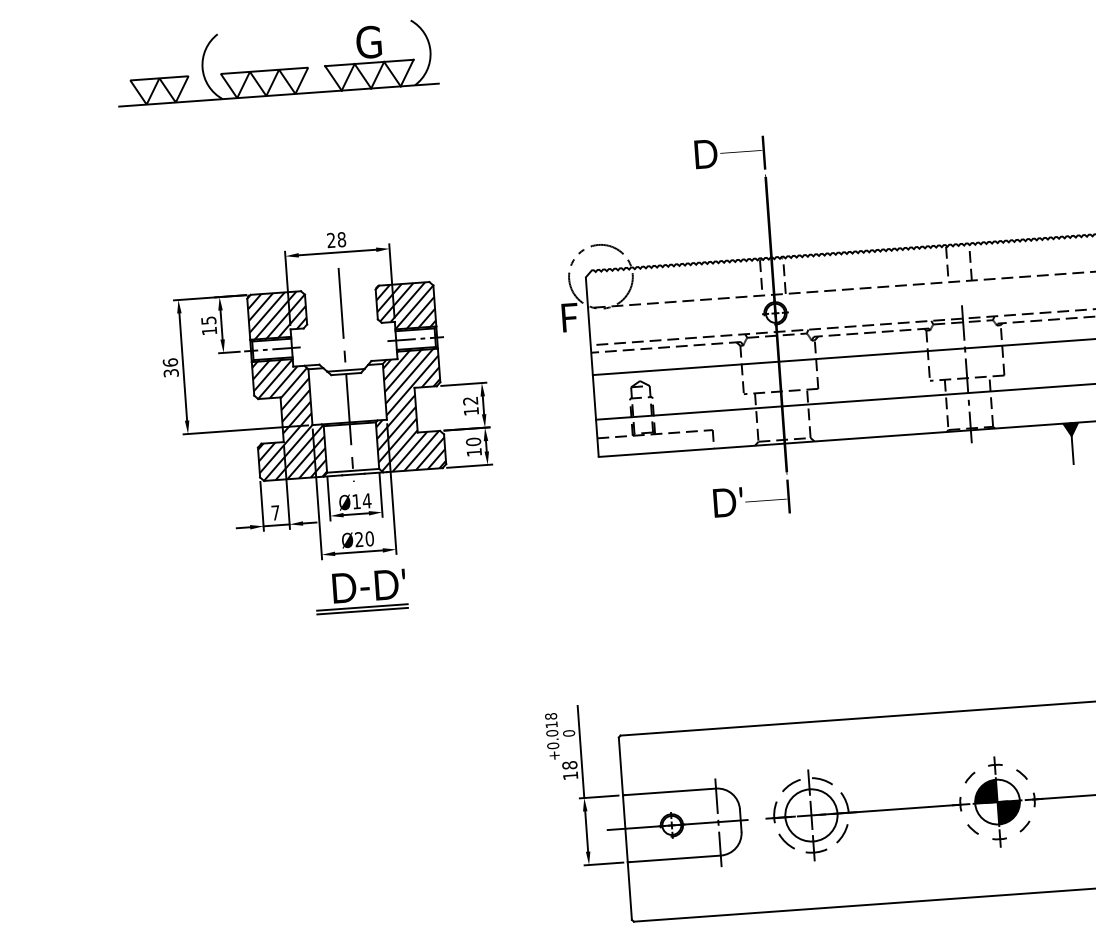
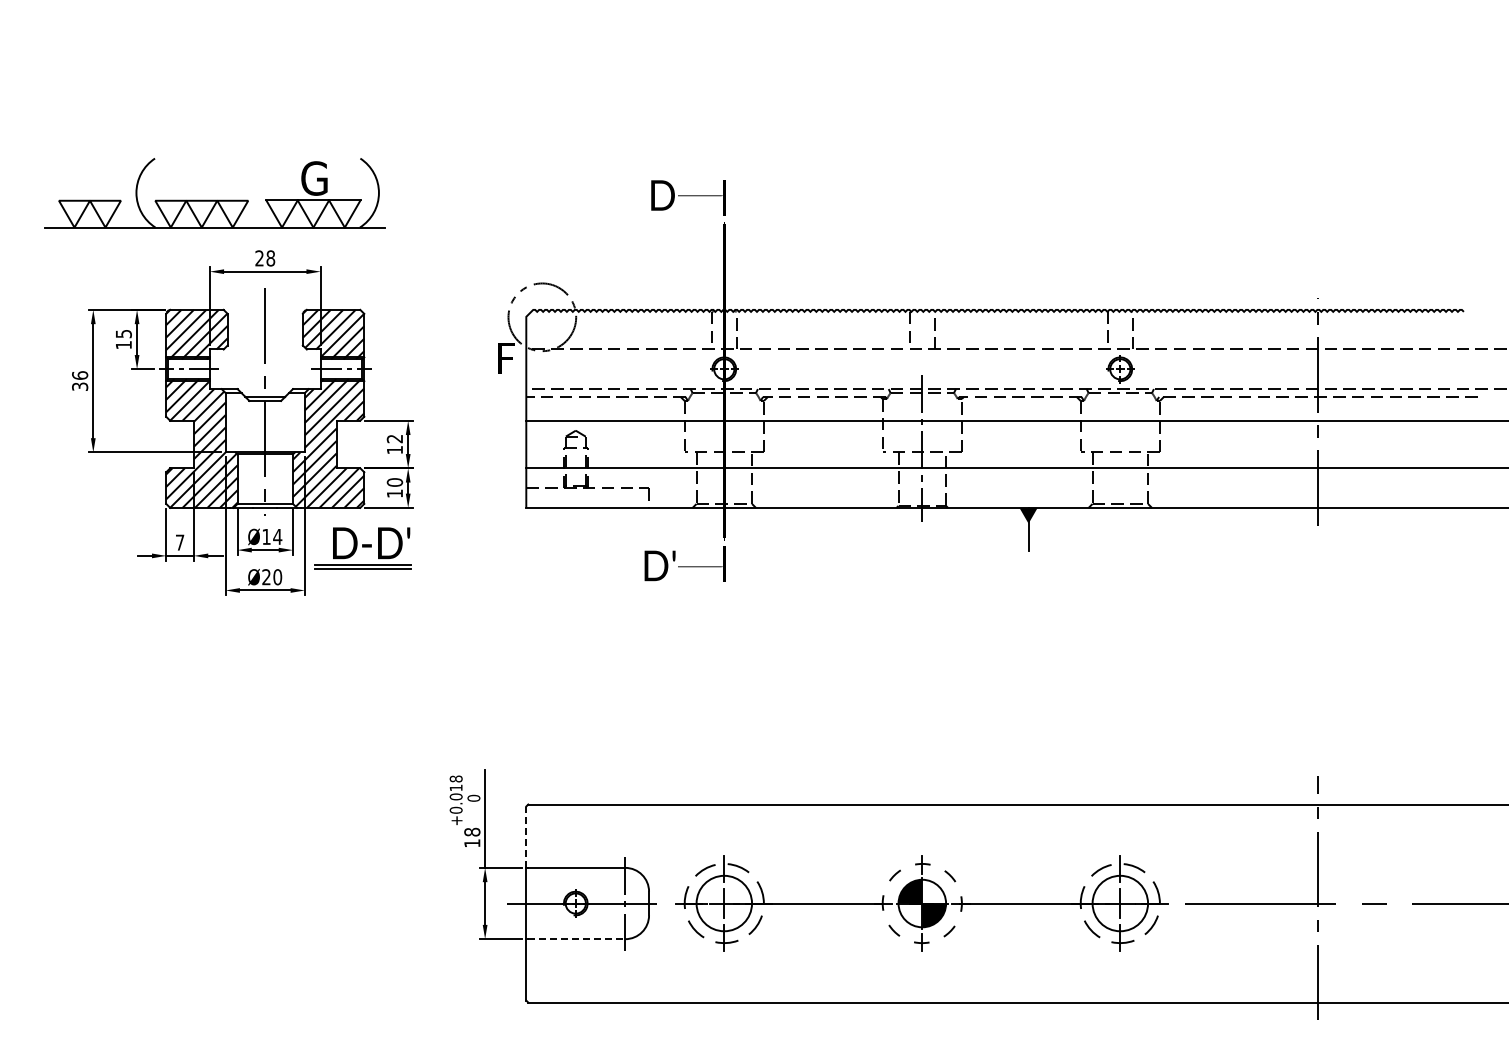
part: (275, 63) -> (214, 193), moved
part: (361, 591) -> (362, 548), moved
line: (621, 766) -> (526, 837), solid -> dashed
line: (674, 859) -> (576, 939), solid -> dashed

